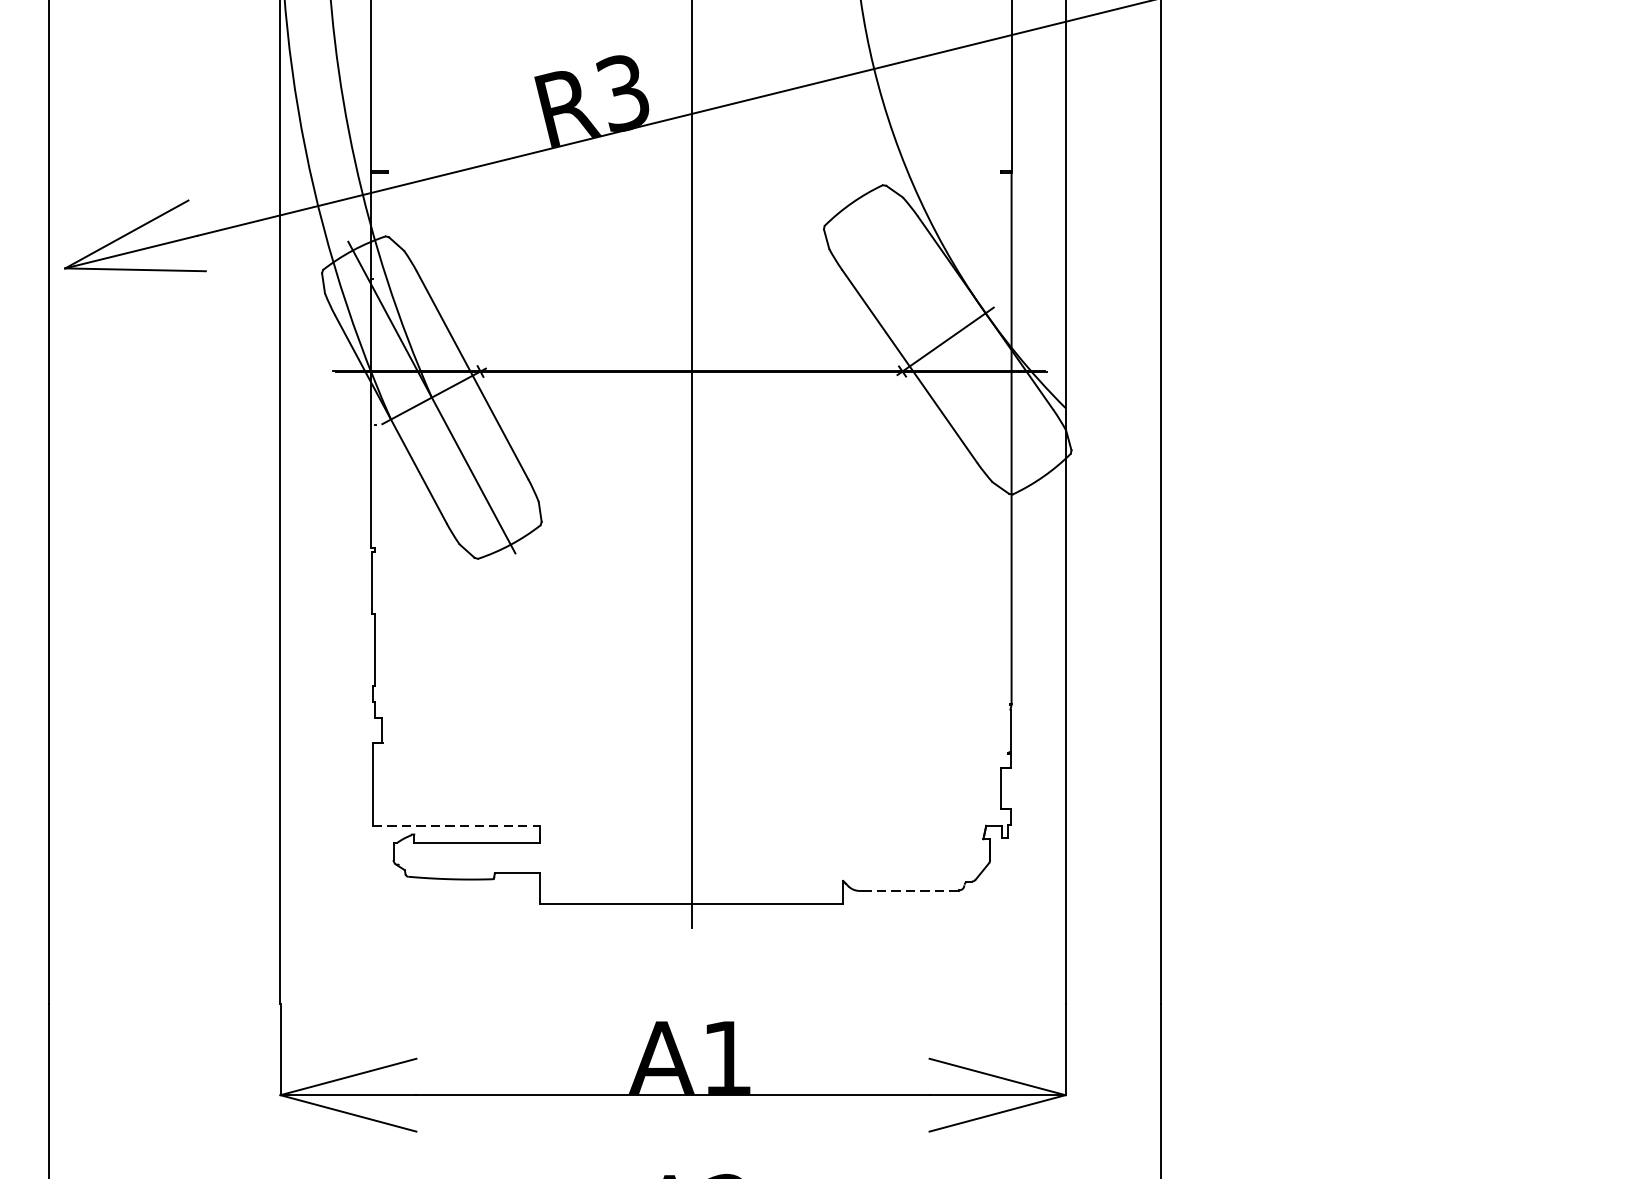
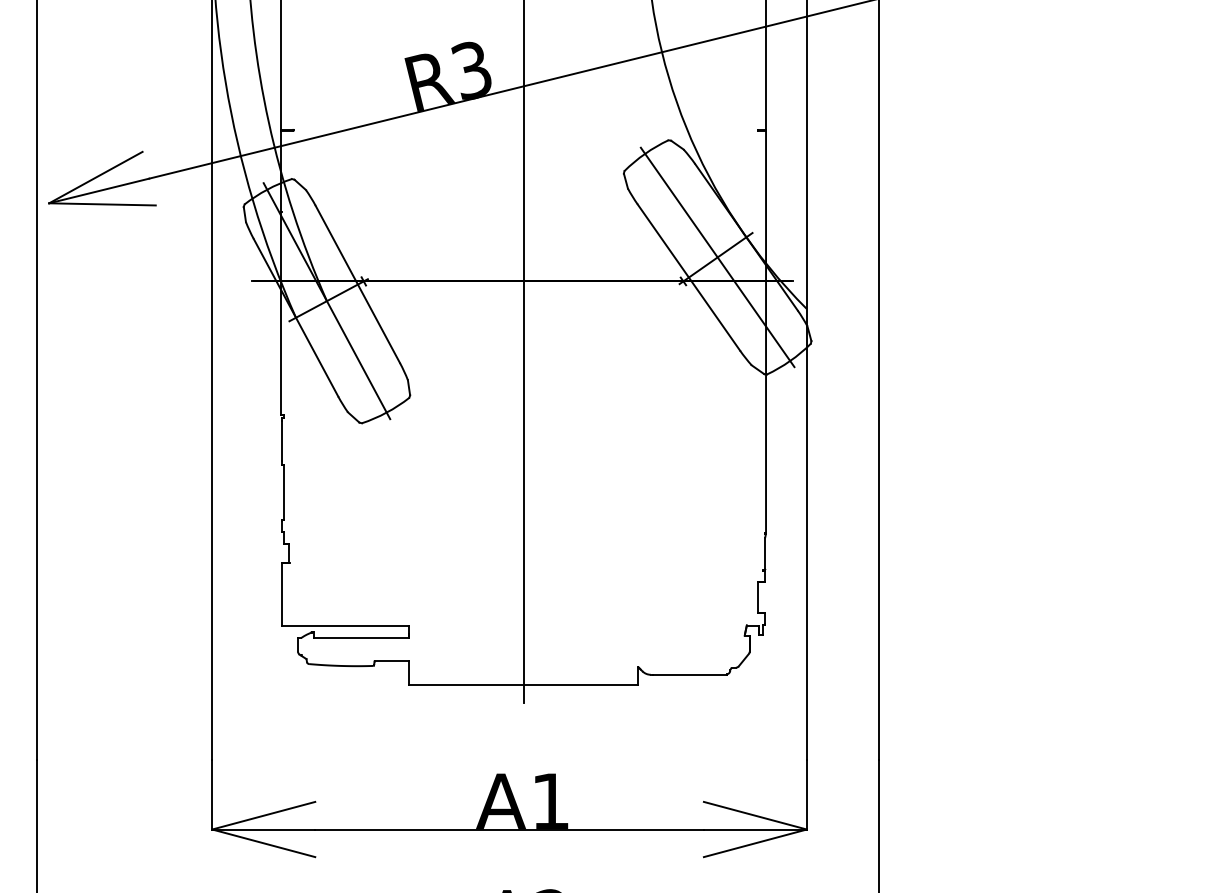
line: (947, 339) -> (717, 257), added
line: (457, 825) -> (346, 625), dashed -> solid
line: (910, 891) -> (689, 675), dashed -> solid

